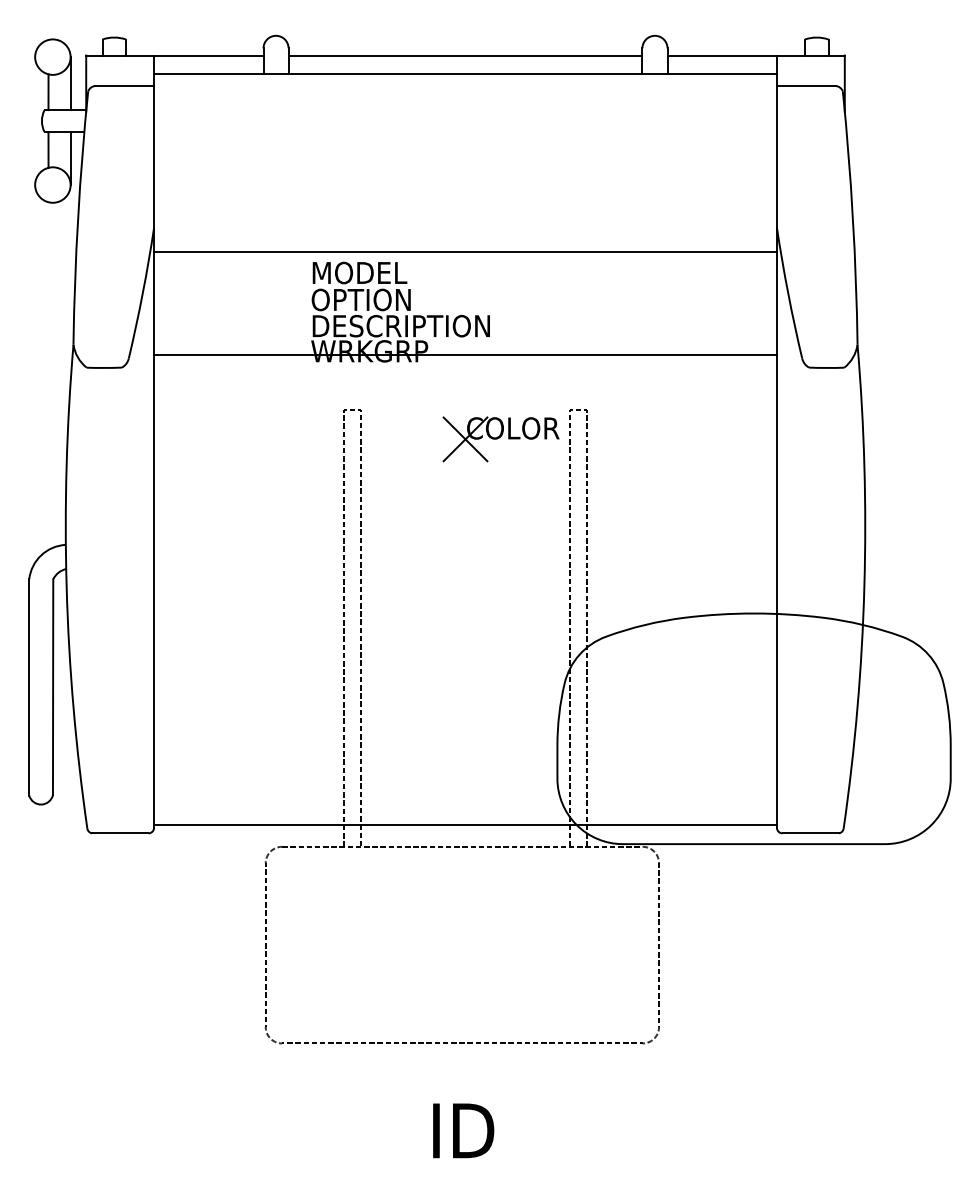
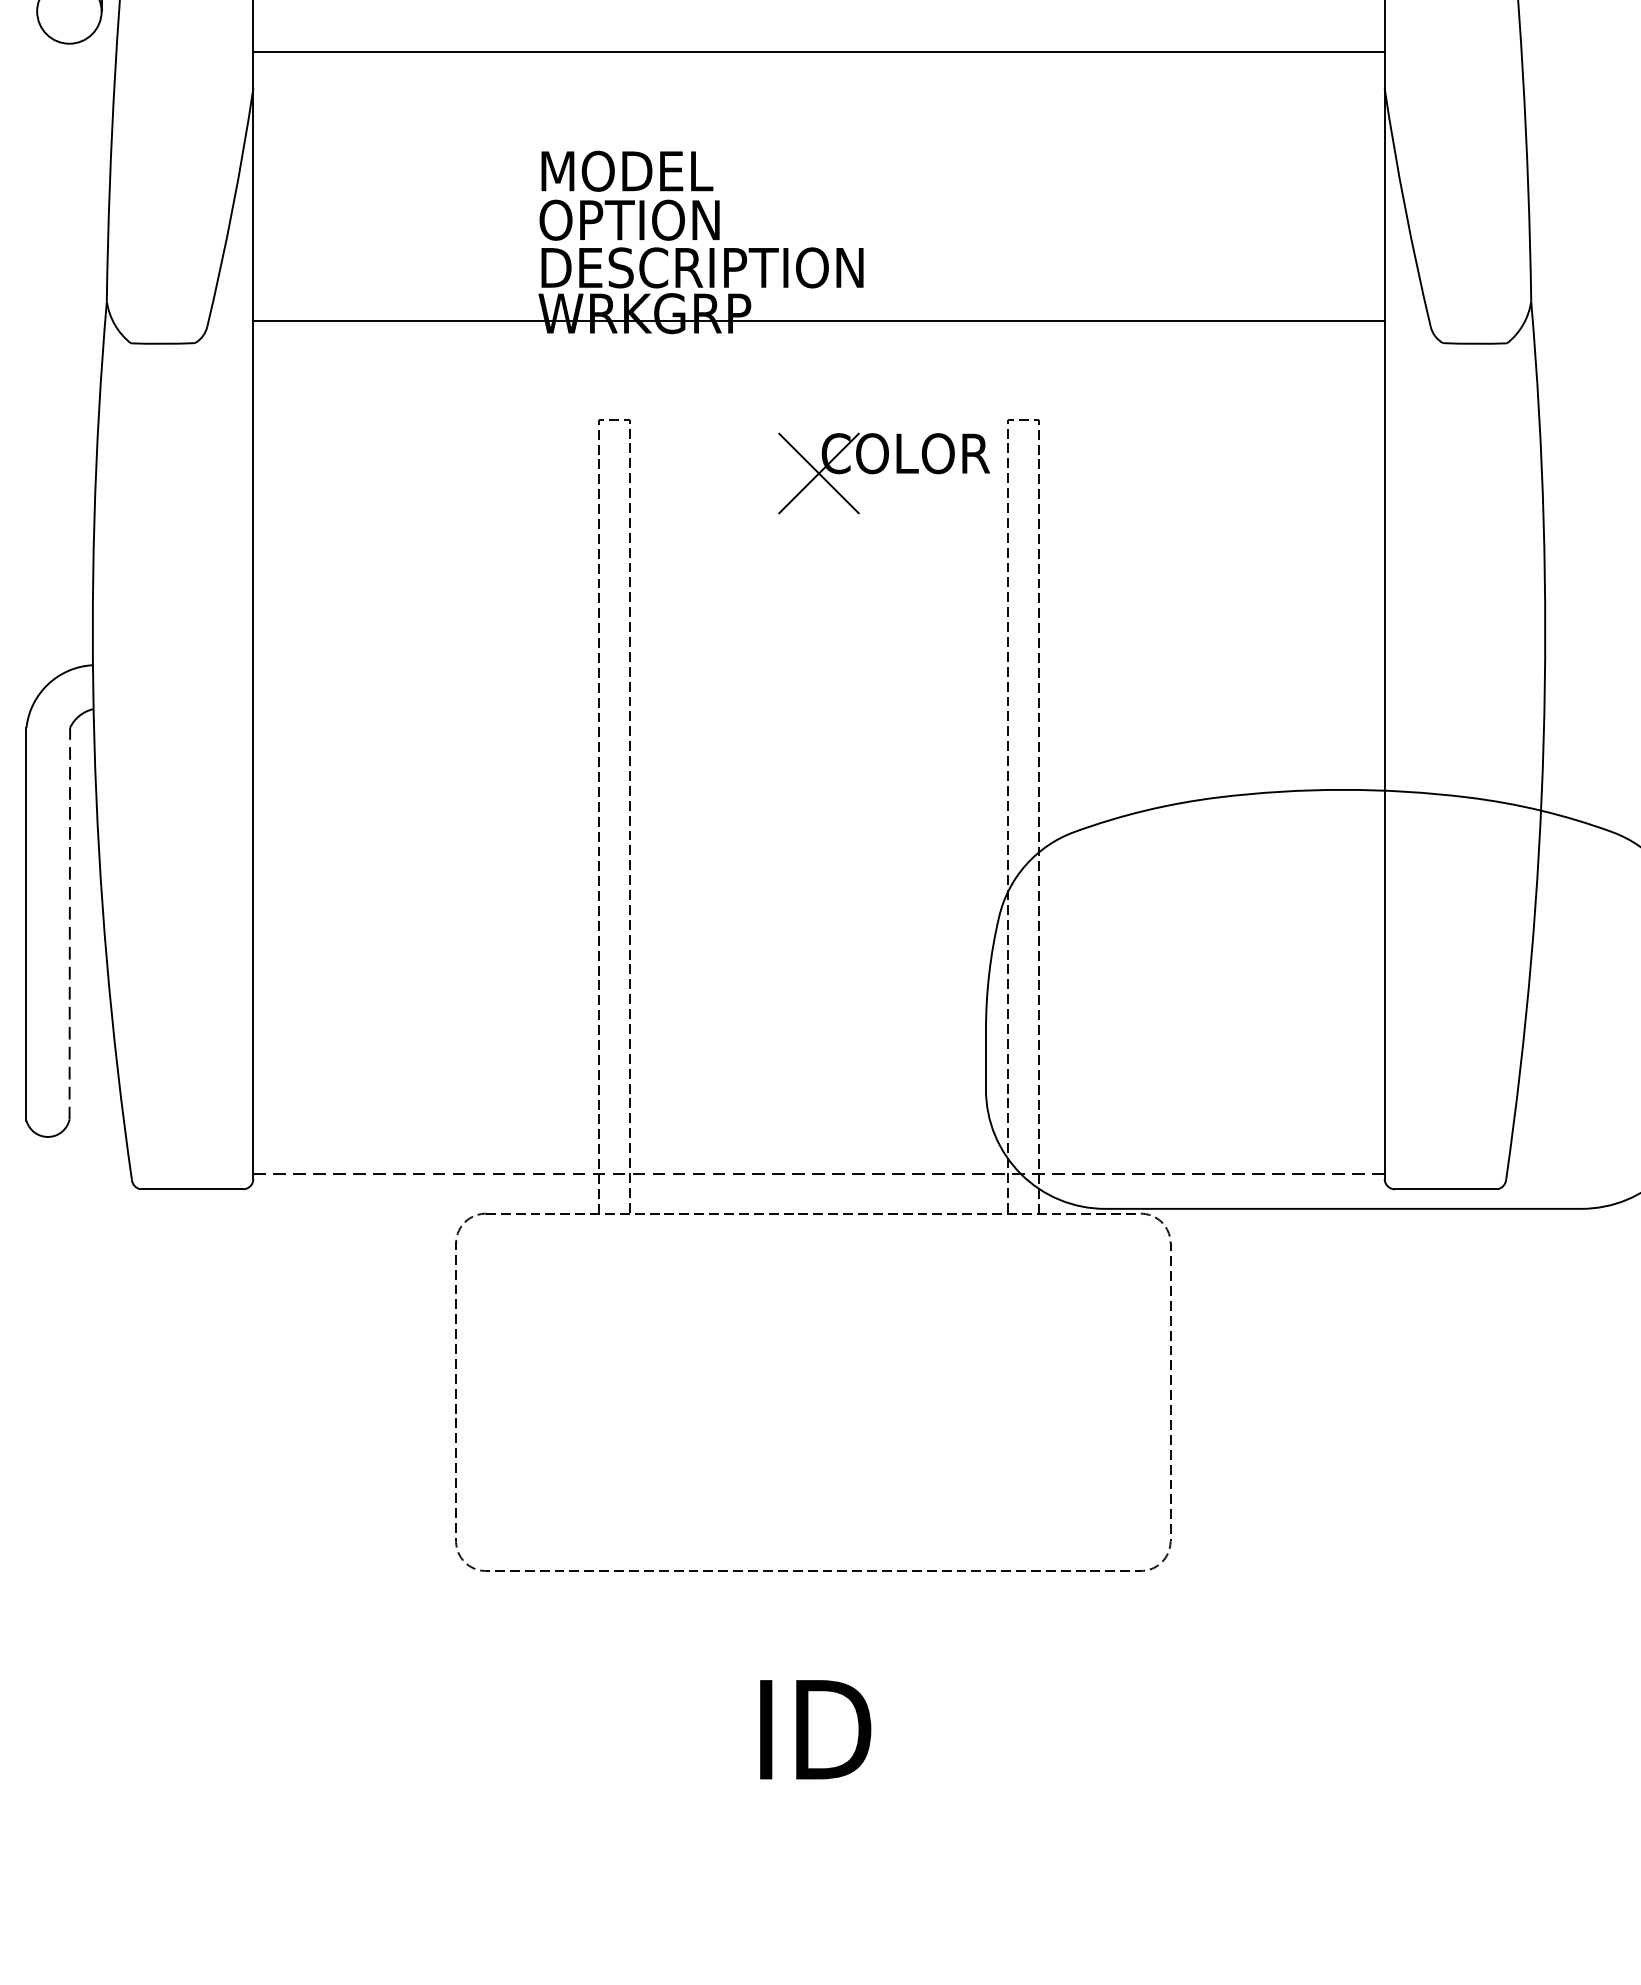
line: (465, 252) -> (818, 52), moved
line: (53, 687) -> (70, 924), solid -> dashed
line: (465, 824) -> (818, 1173), solid -> dashed

